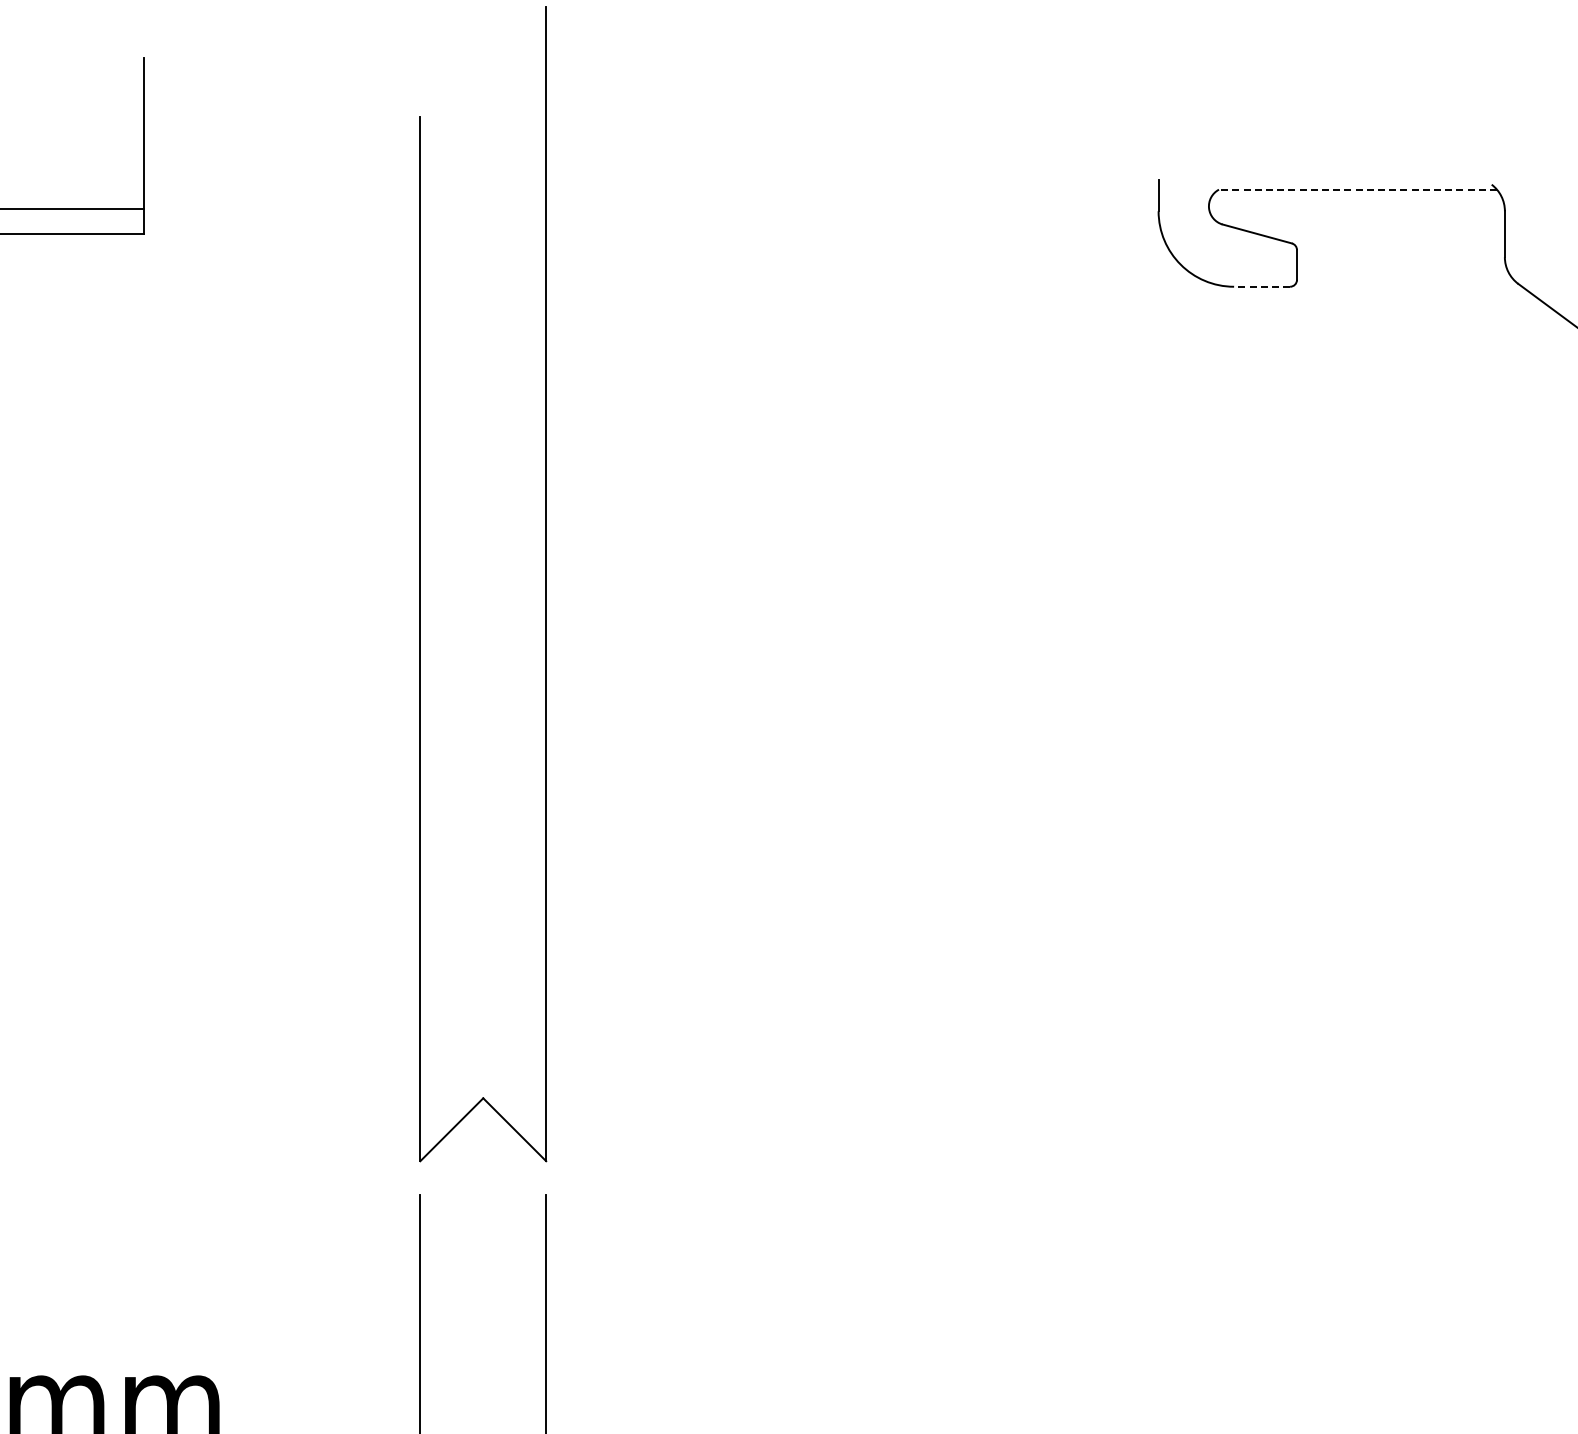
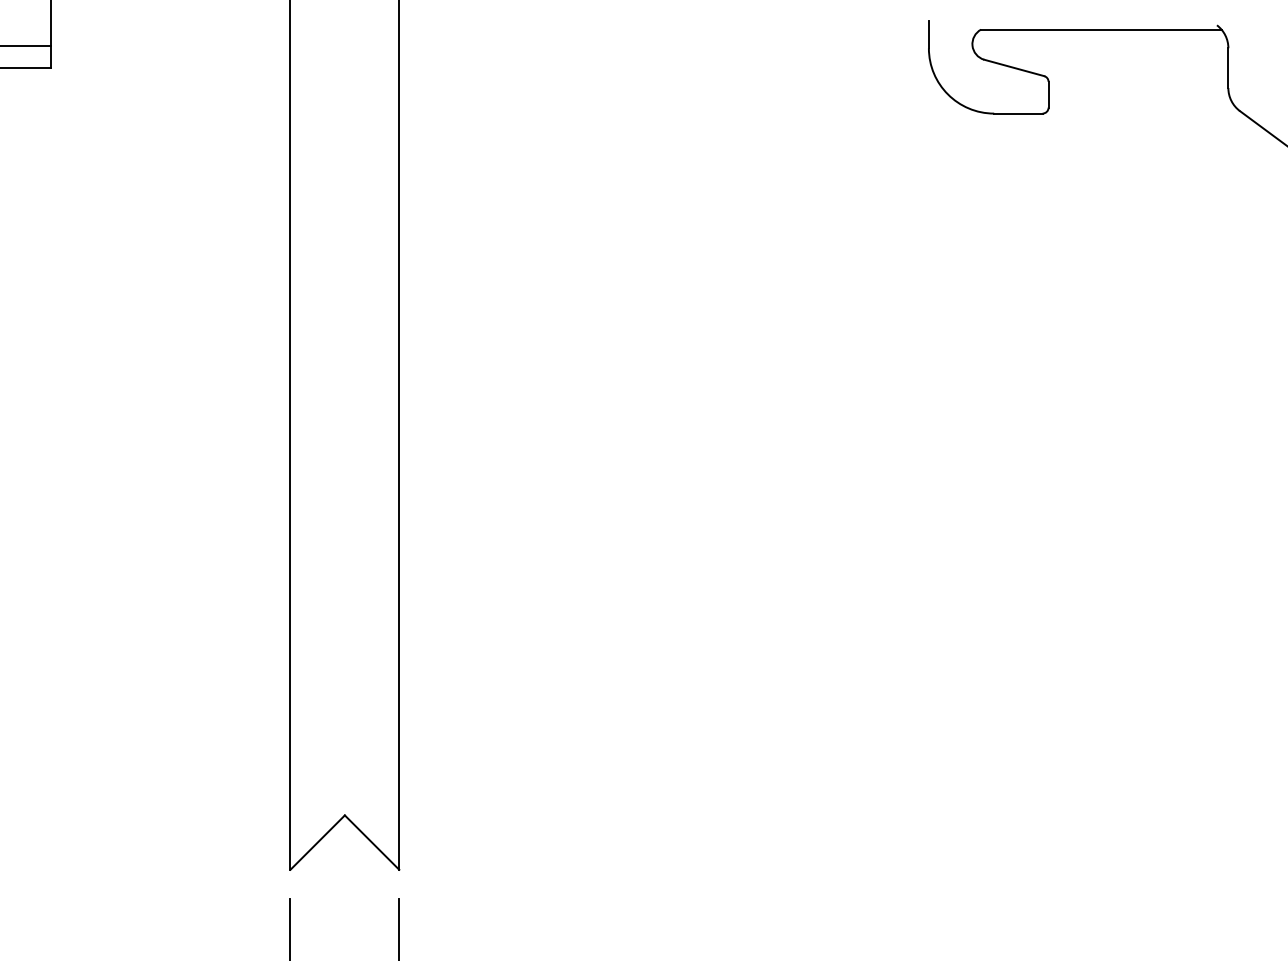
line: (1357, 189) -> (1100, 29), dashed -> solid
line: (1261, 286) -> (1017, 113), dashed -> solid

